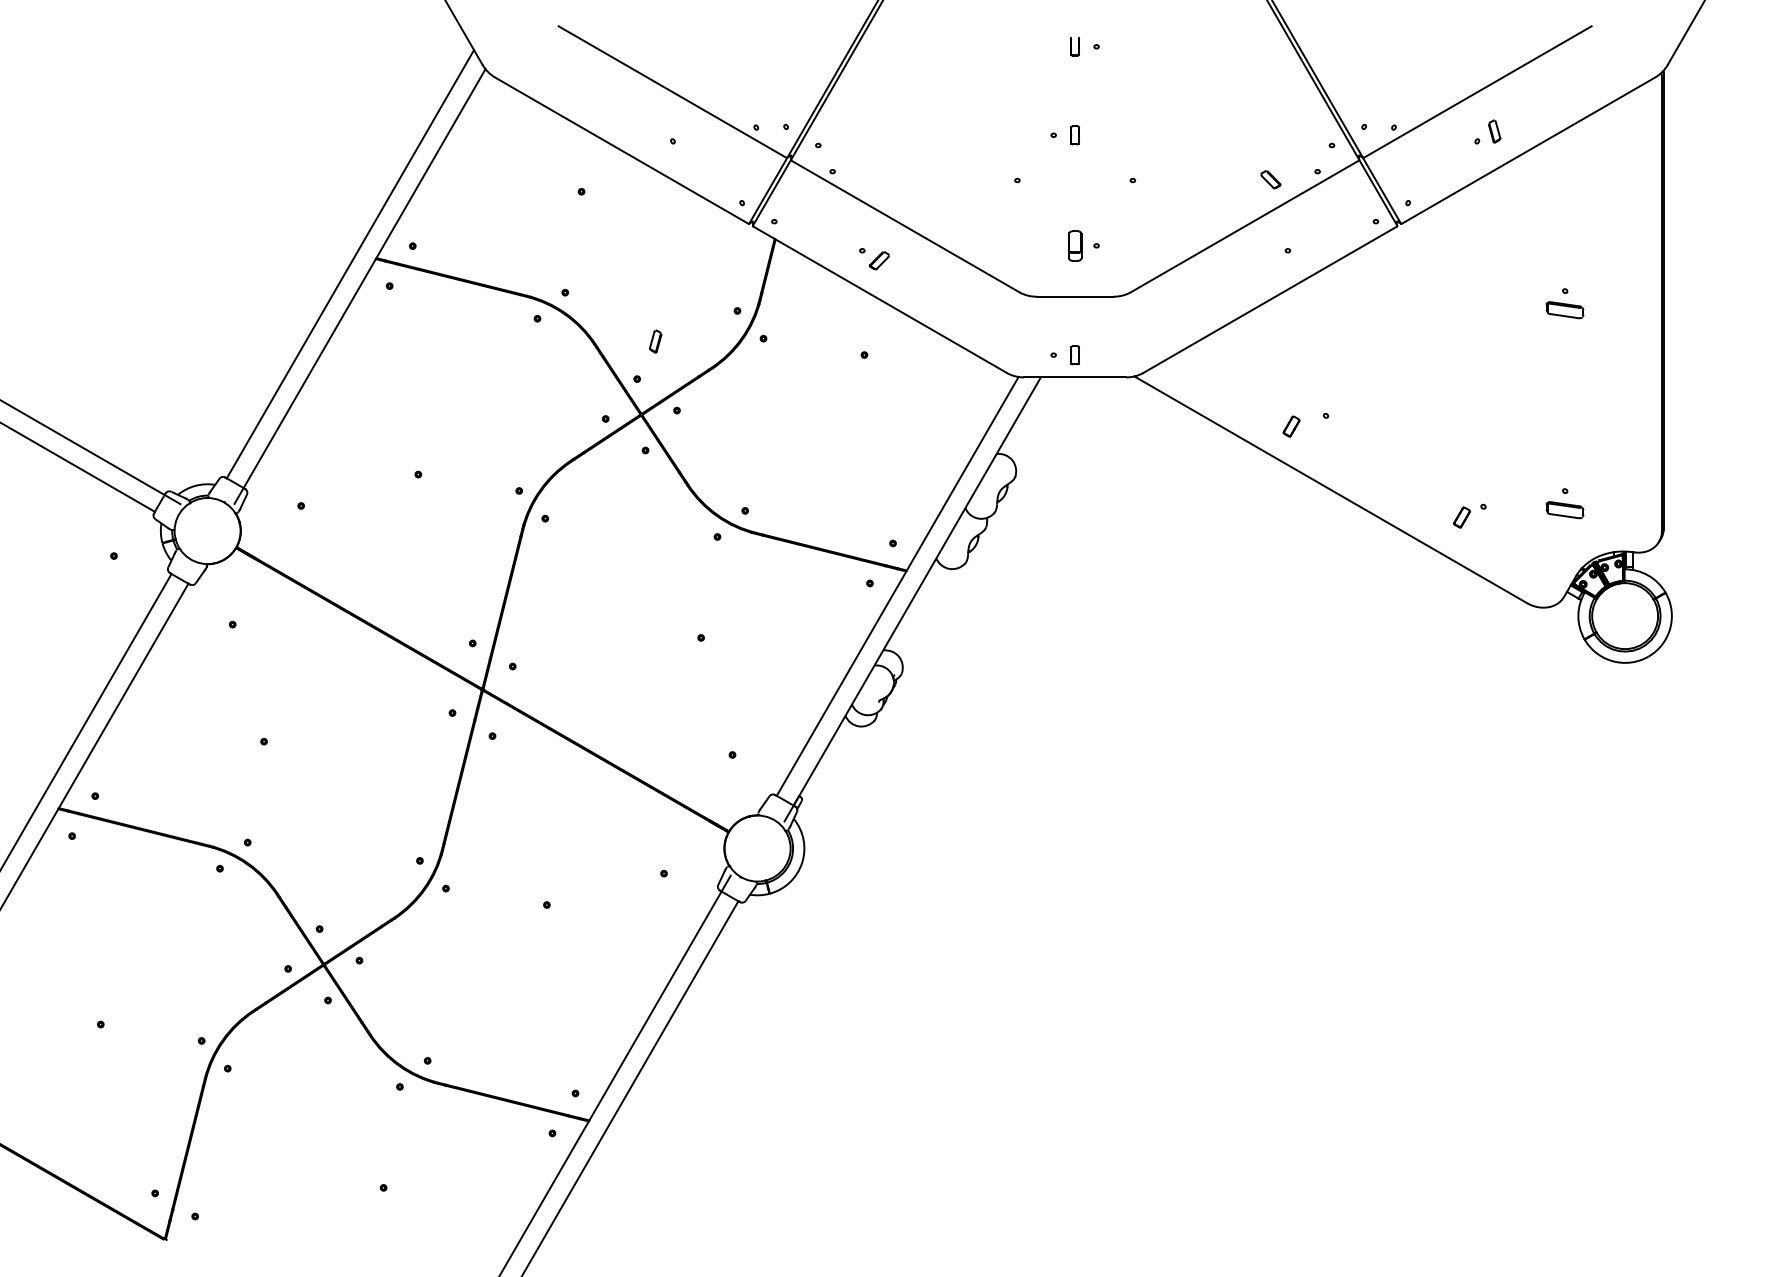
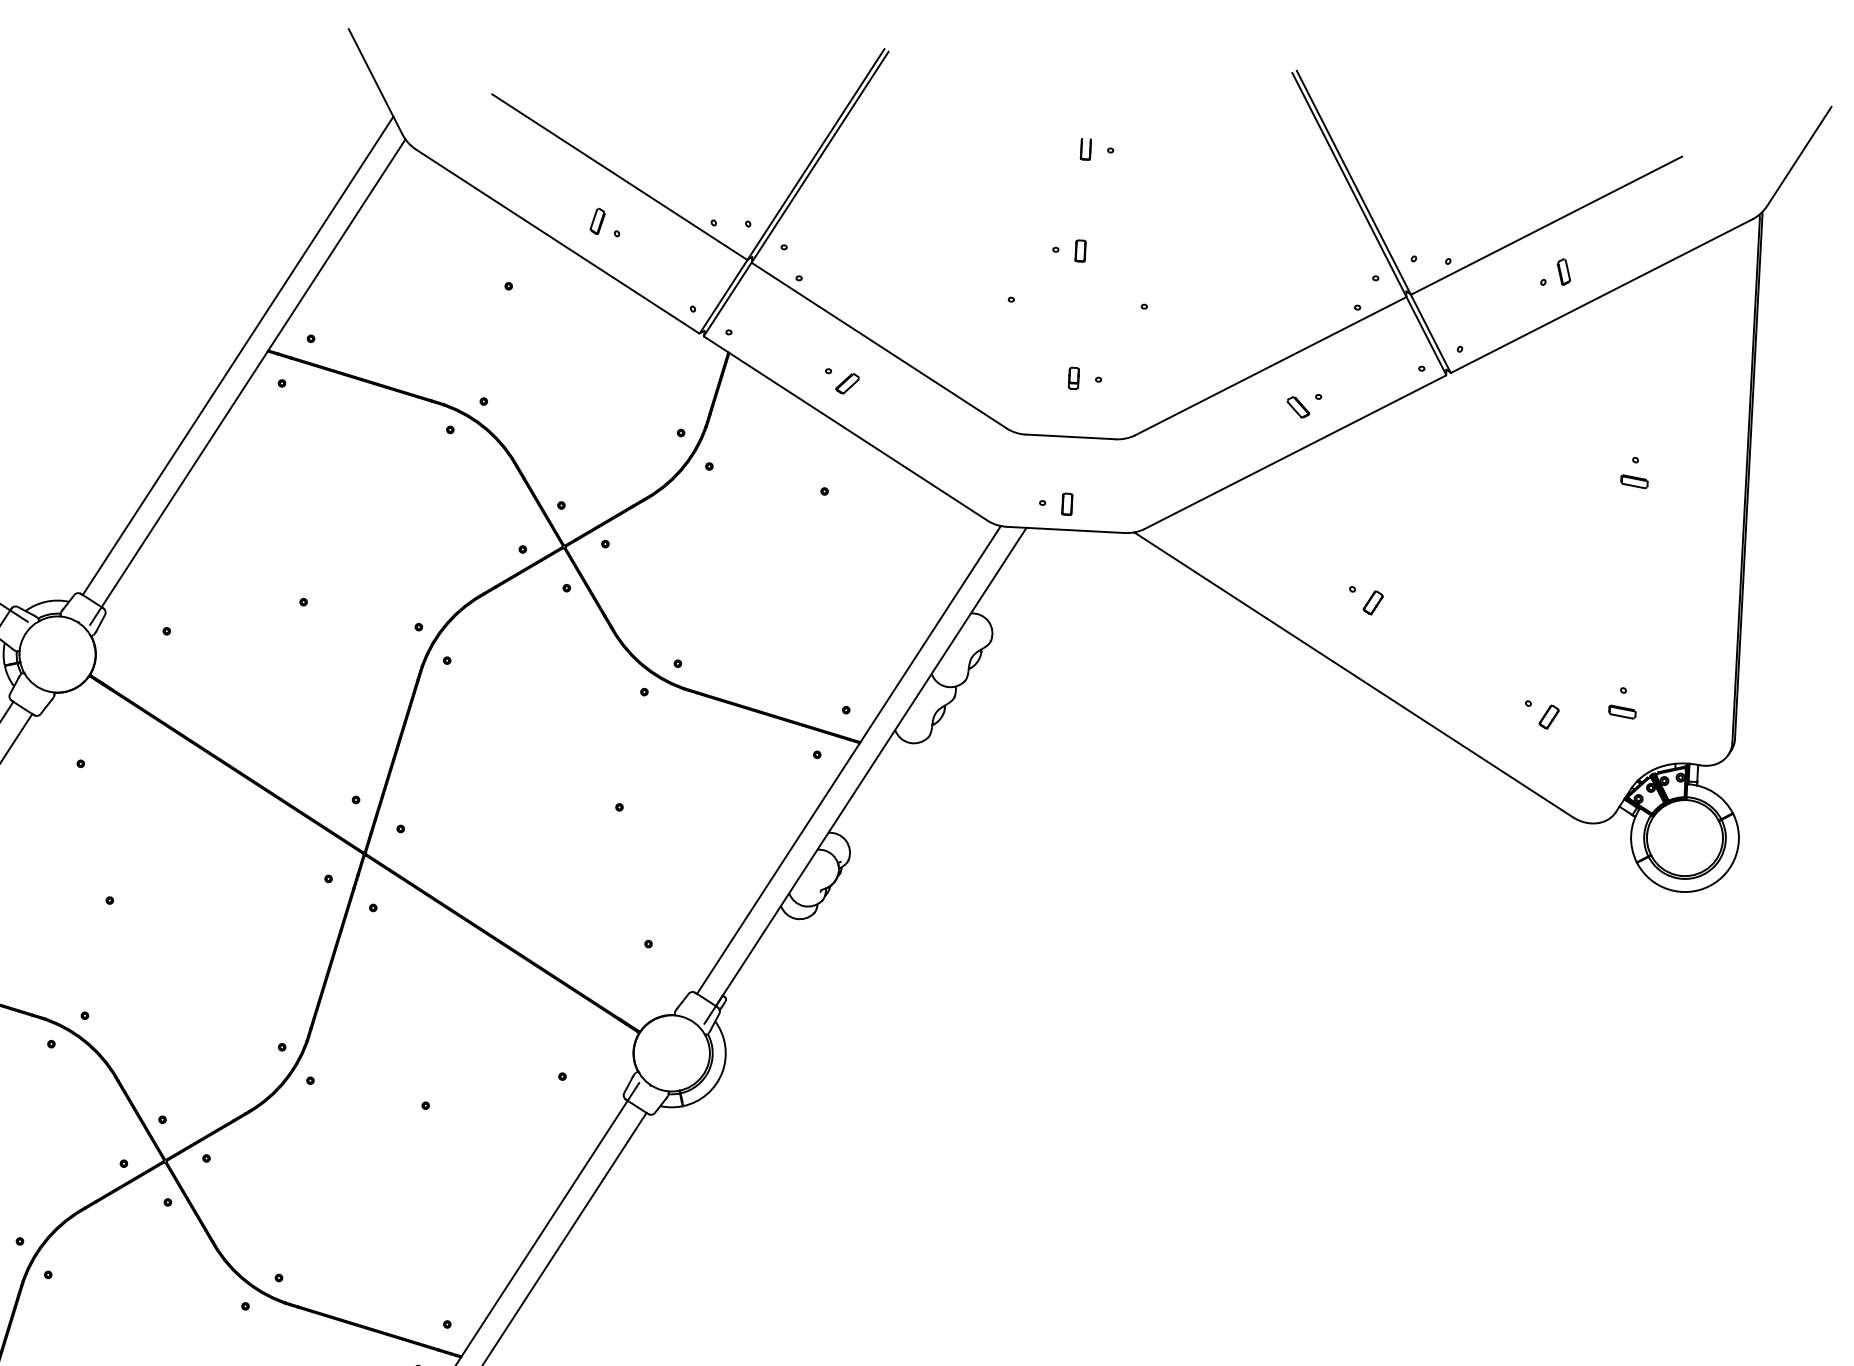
part: (1270, 179) -> (1298, 407), moved
part: (1074, 245) -> (1073, 377), size x0.62
part: (1565, 309) -> (1634, 481), size x0.62
part: (655, 341) -> (597, 221), moved
part: (1291, 426) -> (1373, 602), moved
part: (1565, 509) -> (1622, 711), size x0.62
part: (1461, 517) -> (1548, 717), moved

